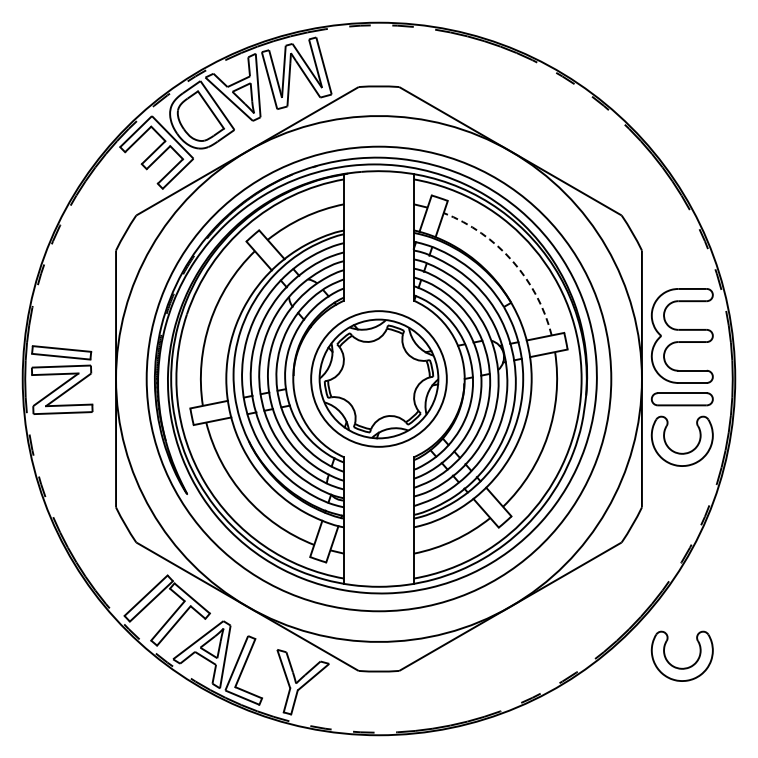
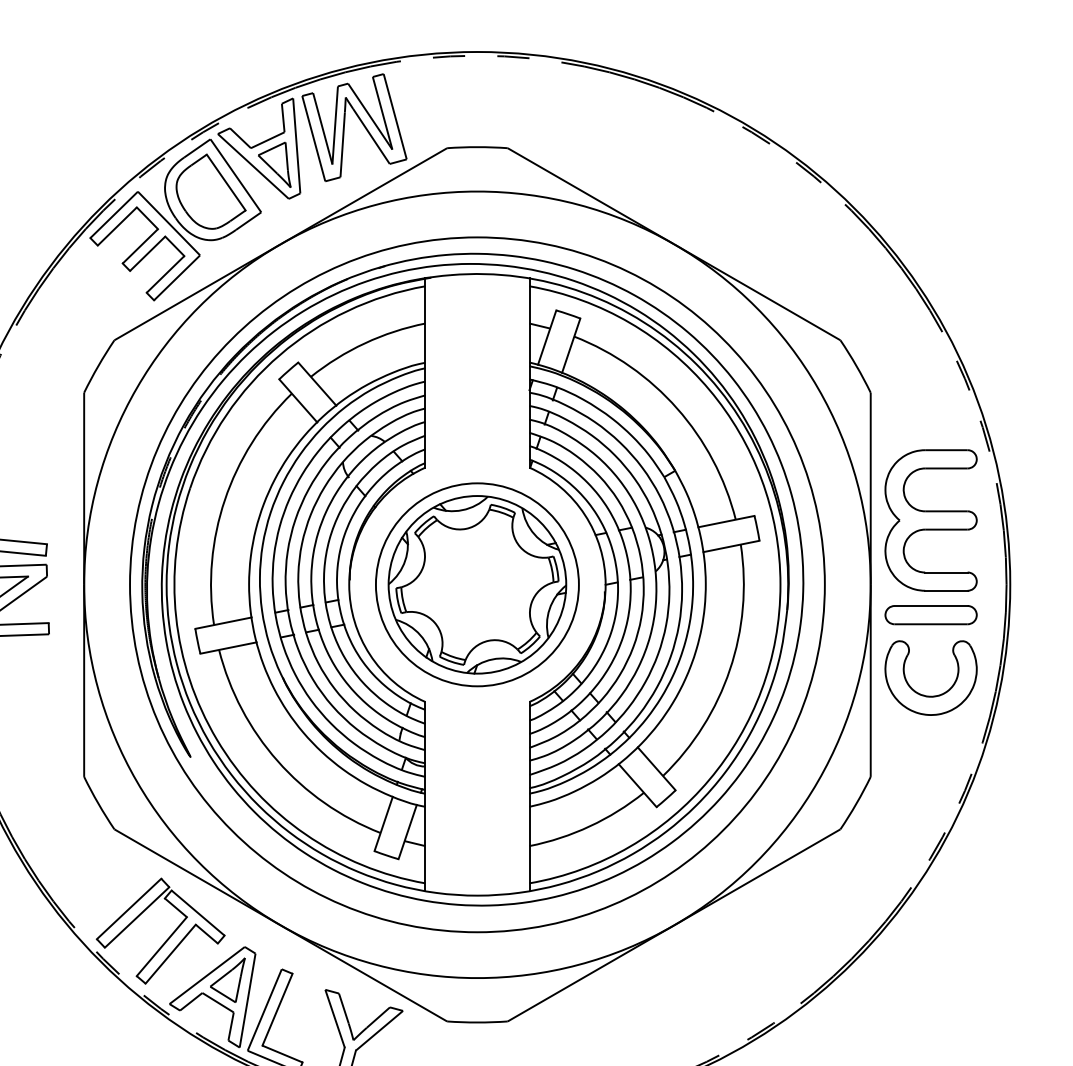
arc: (512, 261) -> (677, 409), dashed -> solid
part: (681, 667) -> (929, 1016), removed

